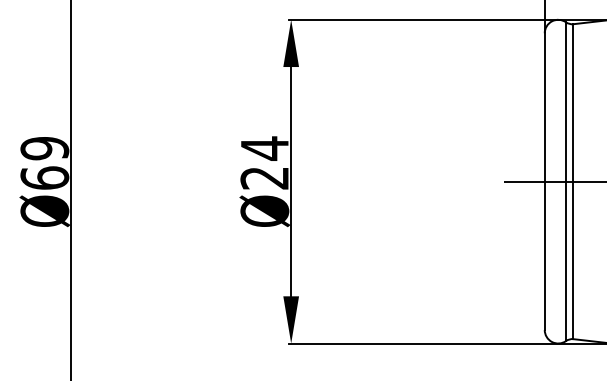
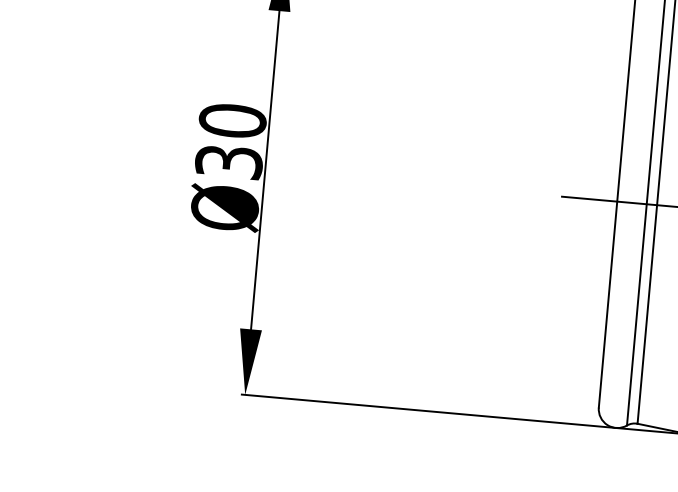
text: (264, 162) -> (230, 140), Ø24 -> Ø30

